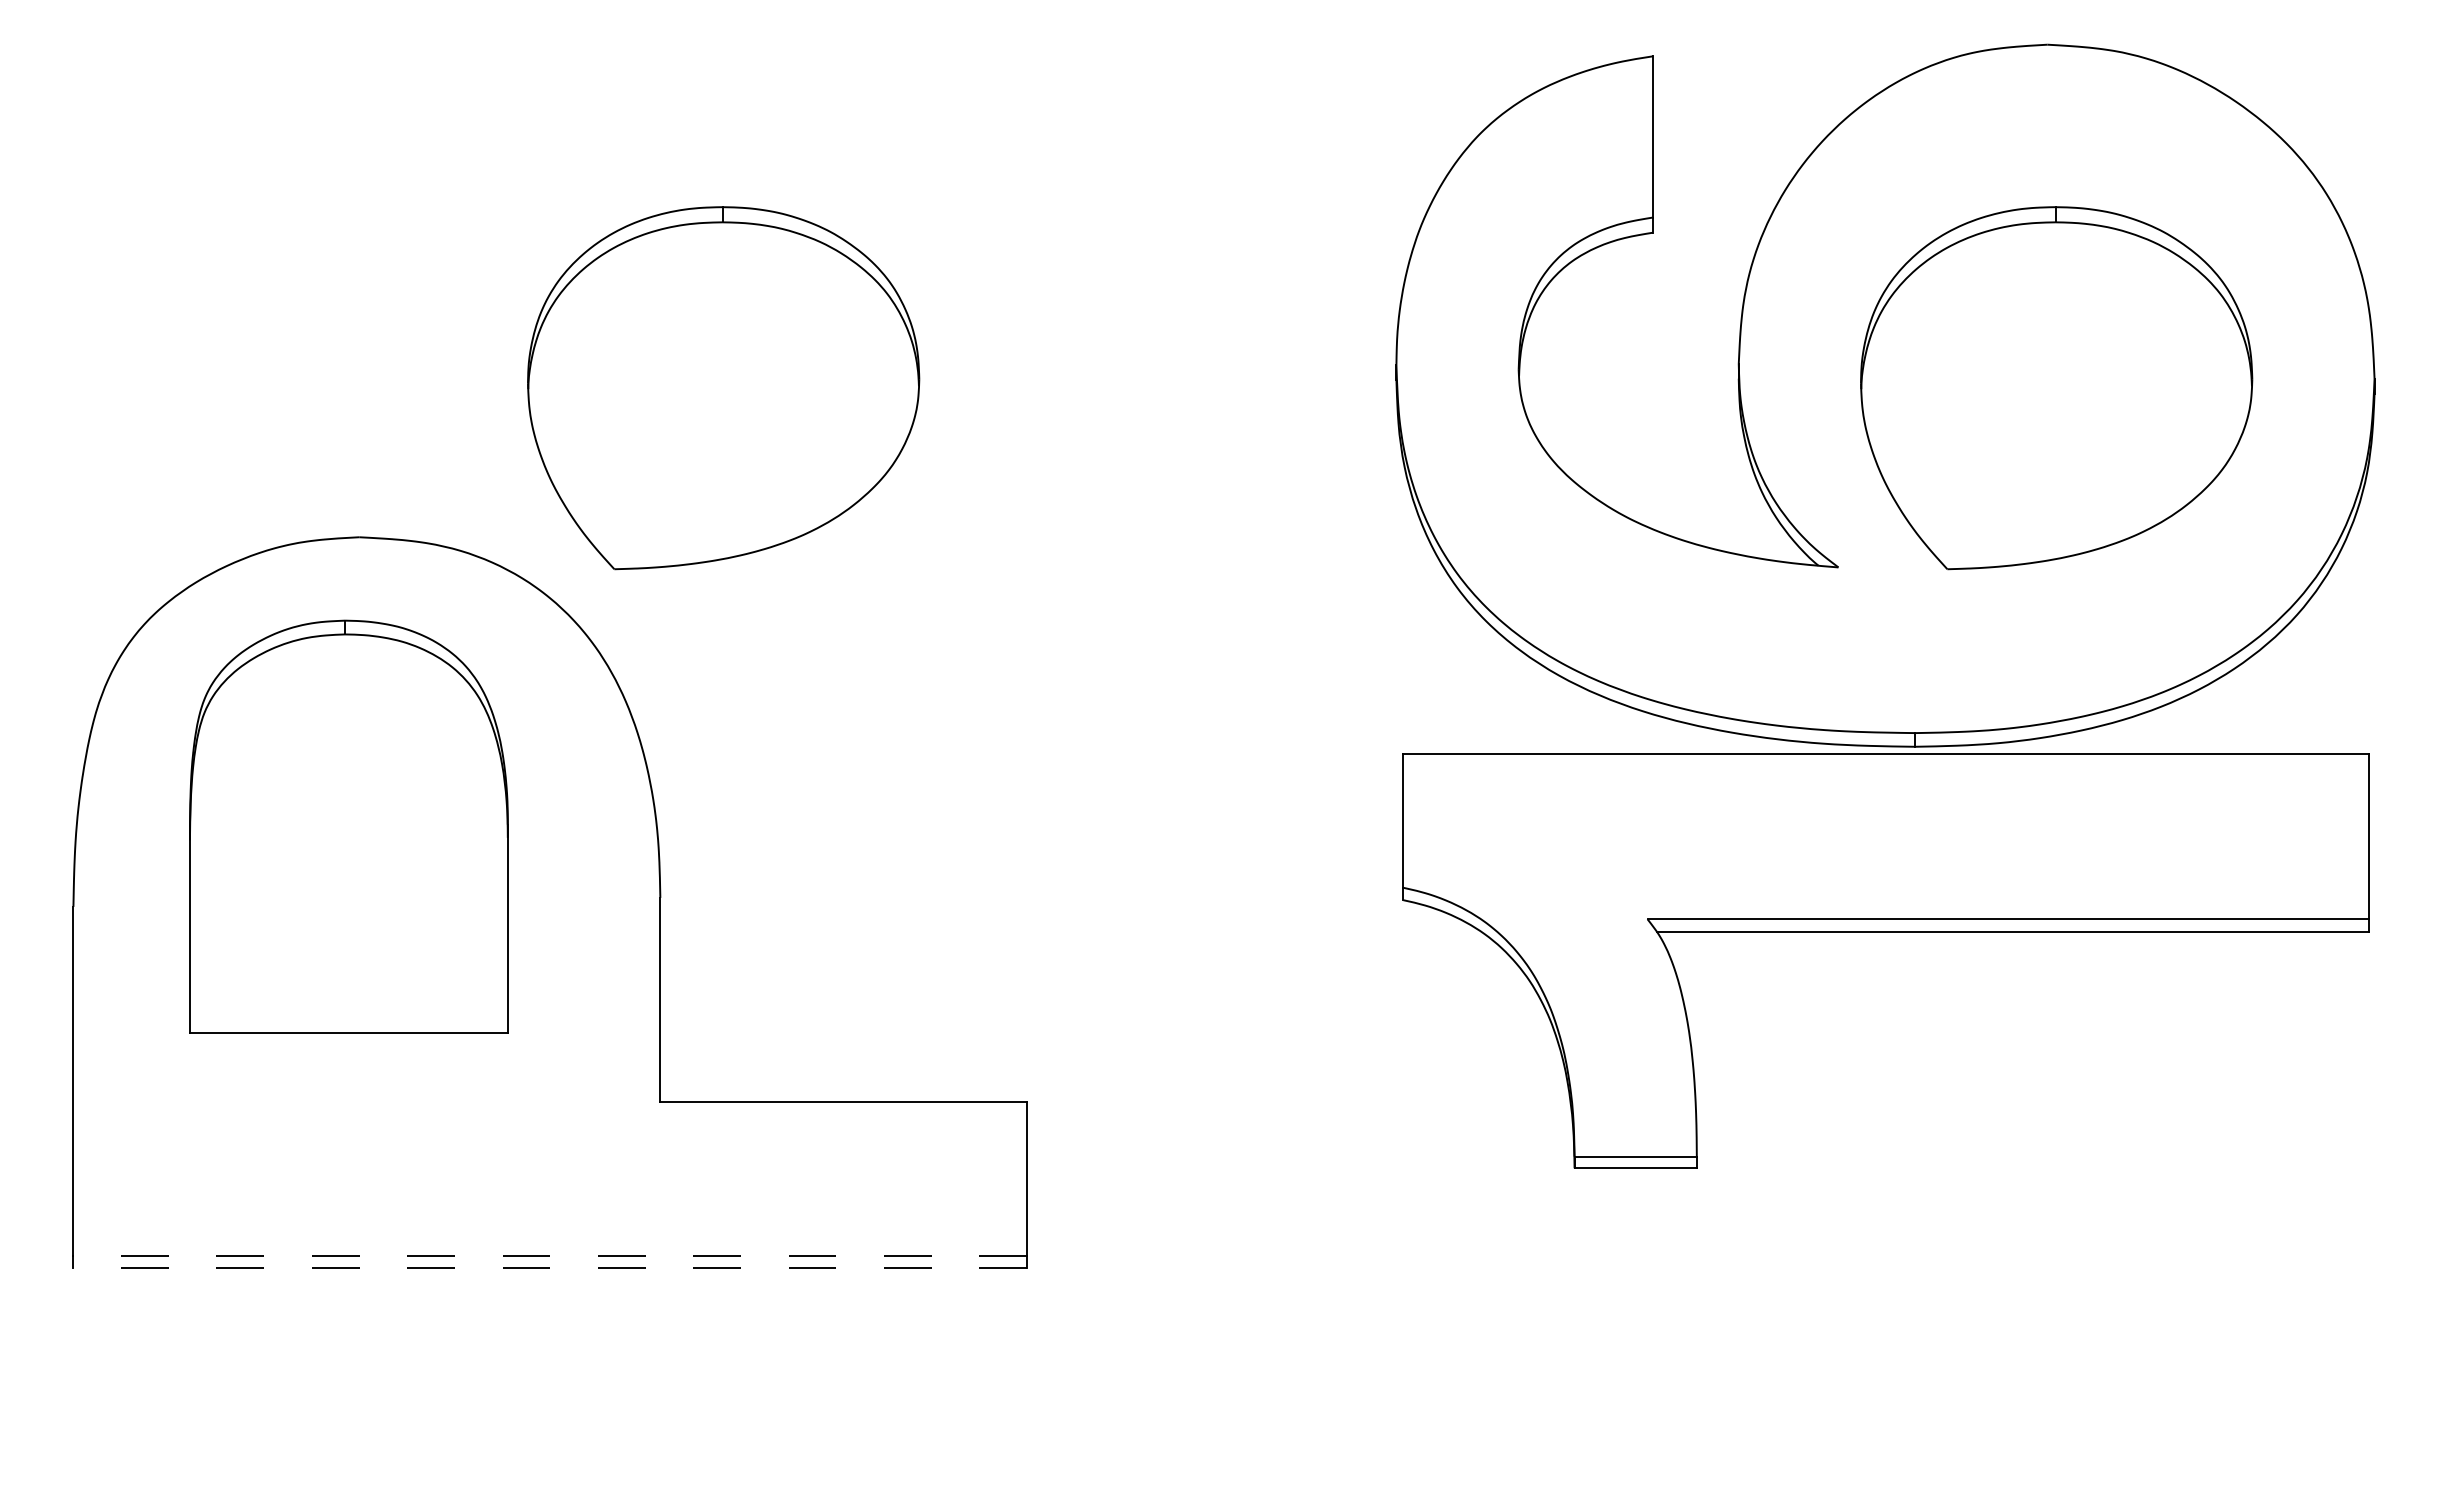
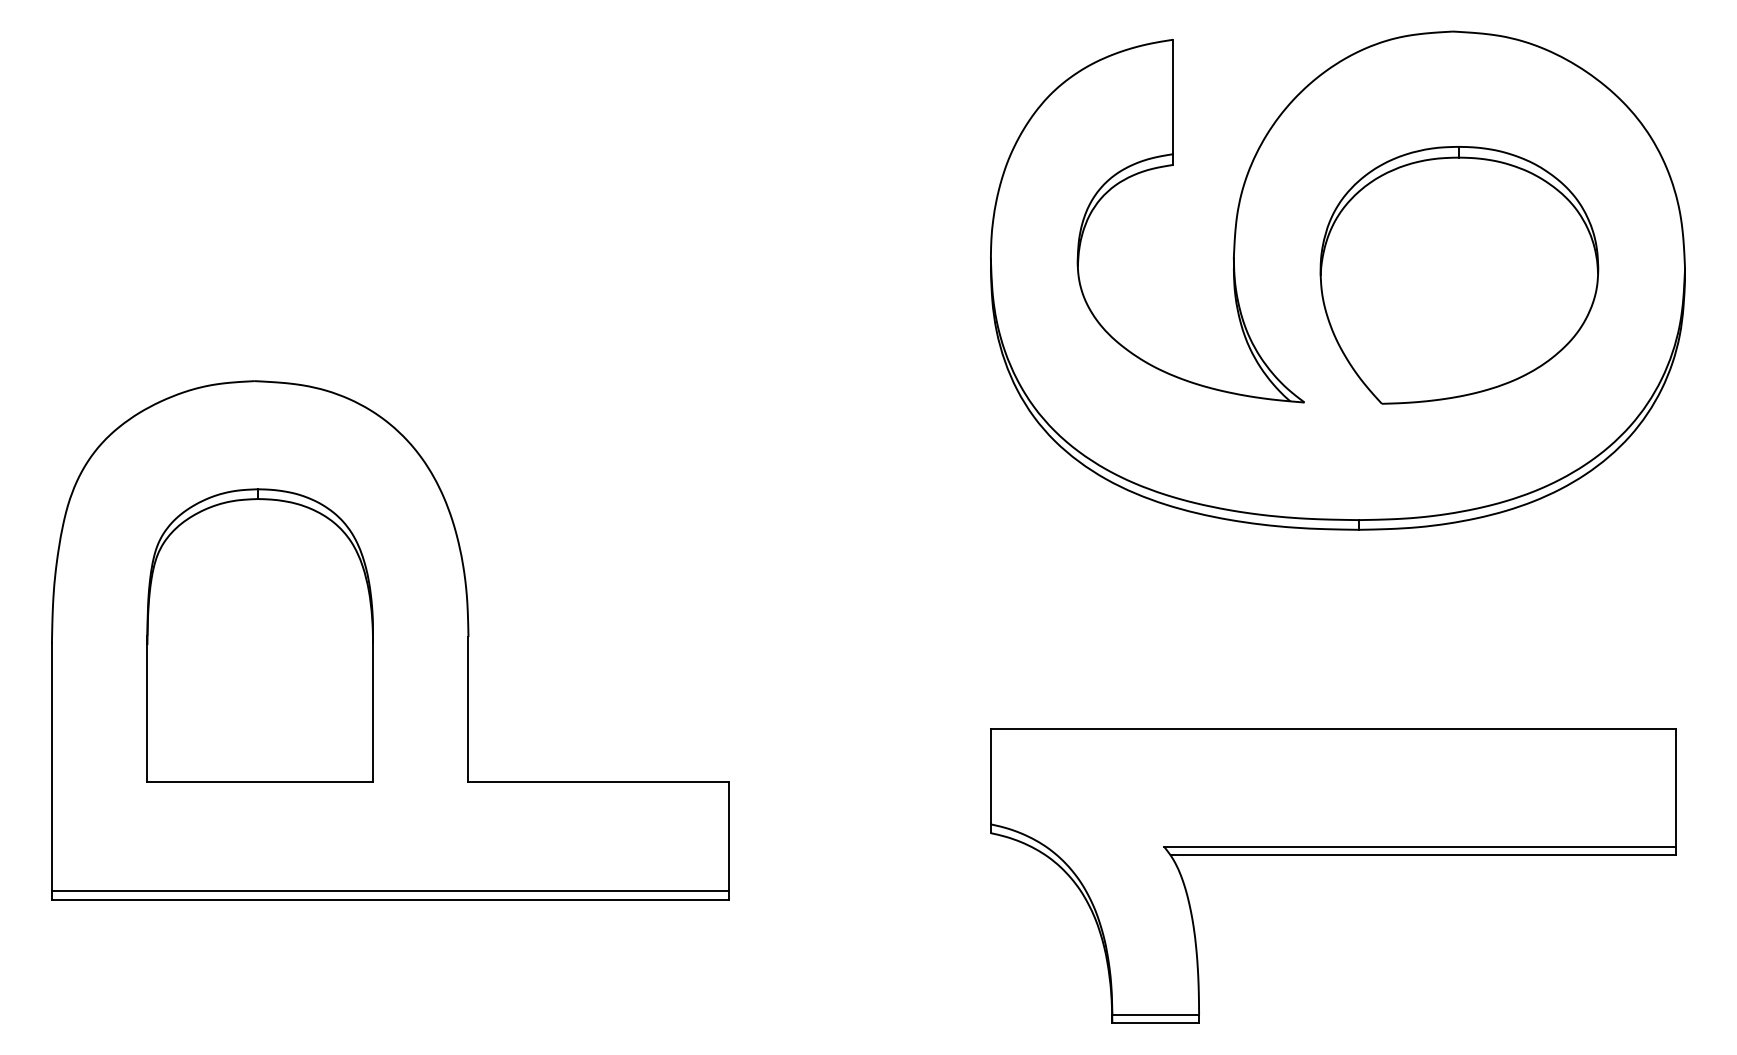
part: (723, 388) -> (513, 275), removed
part: (348, 826) -> (259, 635), moved
part: (1885, 932) -> (1332, 856), moved
line: (550, 1256) -> (390, 891), dashed -> solid
line: (550, 1268) -> (390, 900), dashed -> solid

